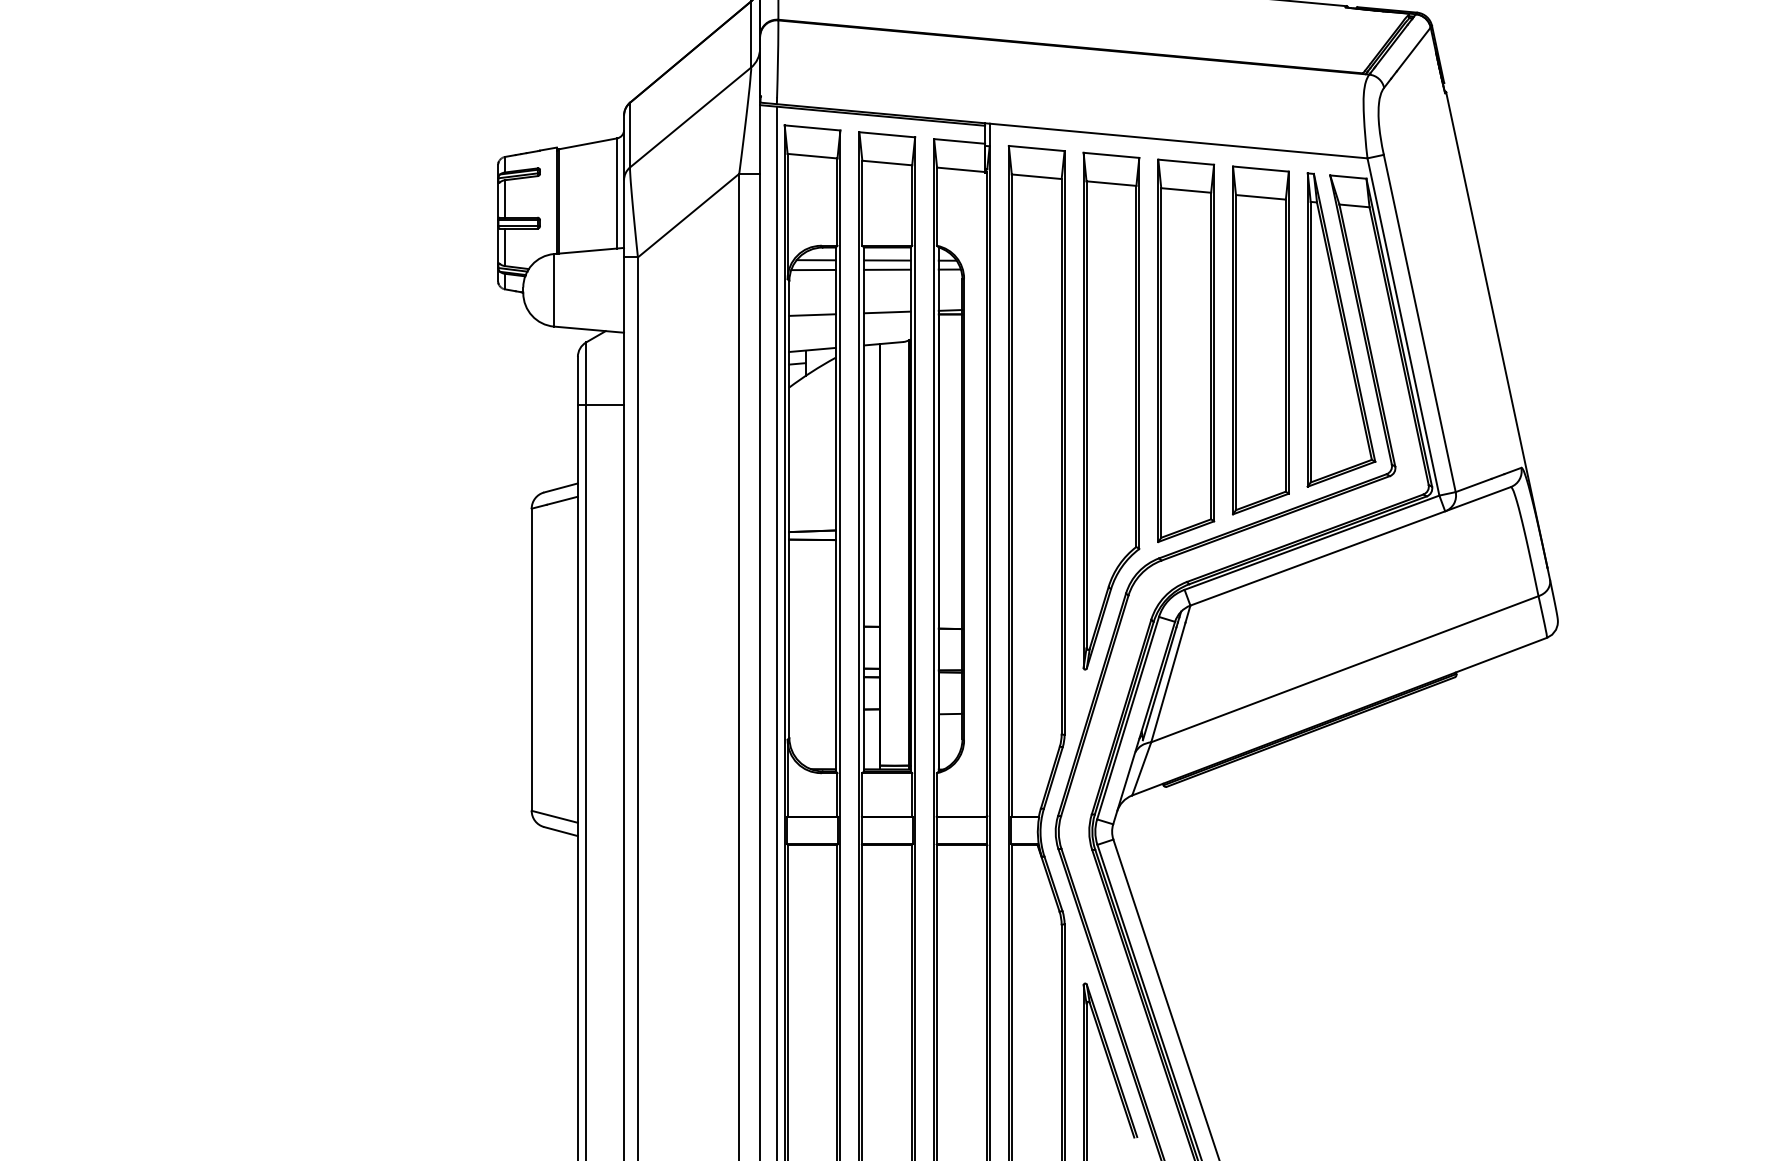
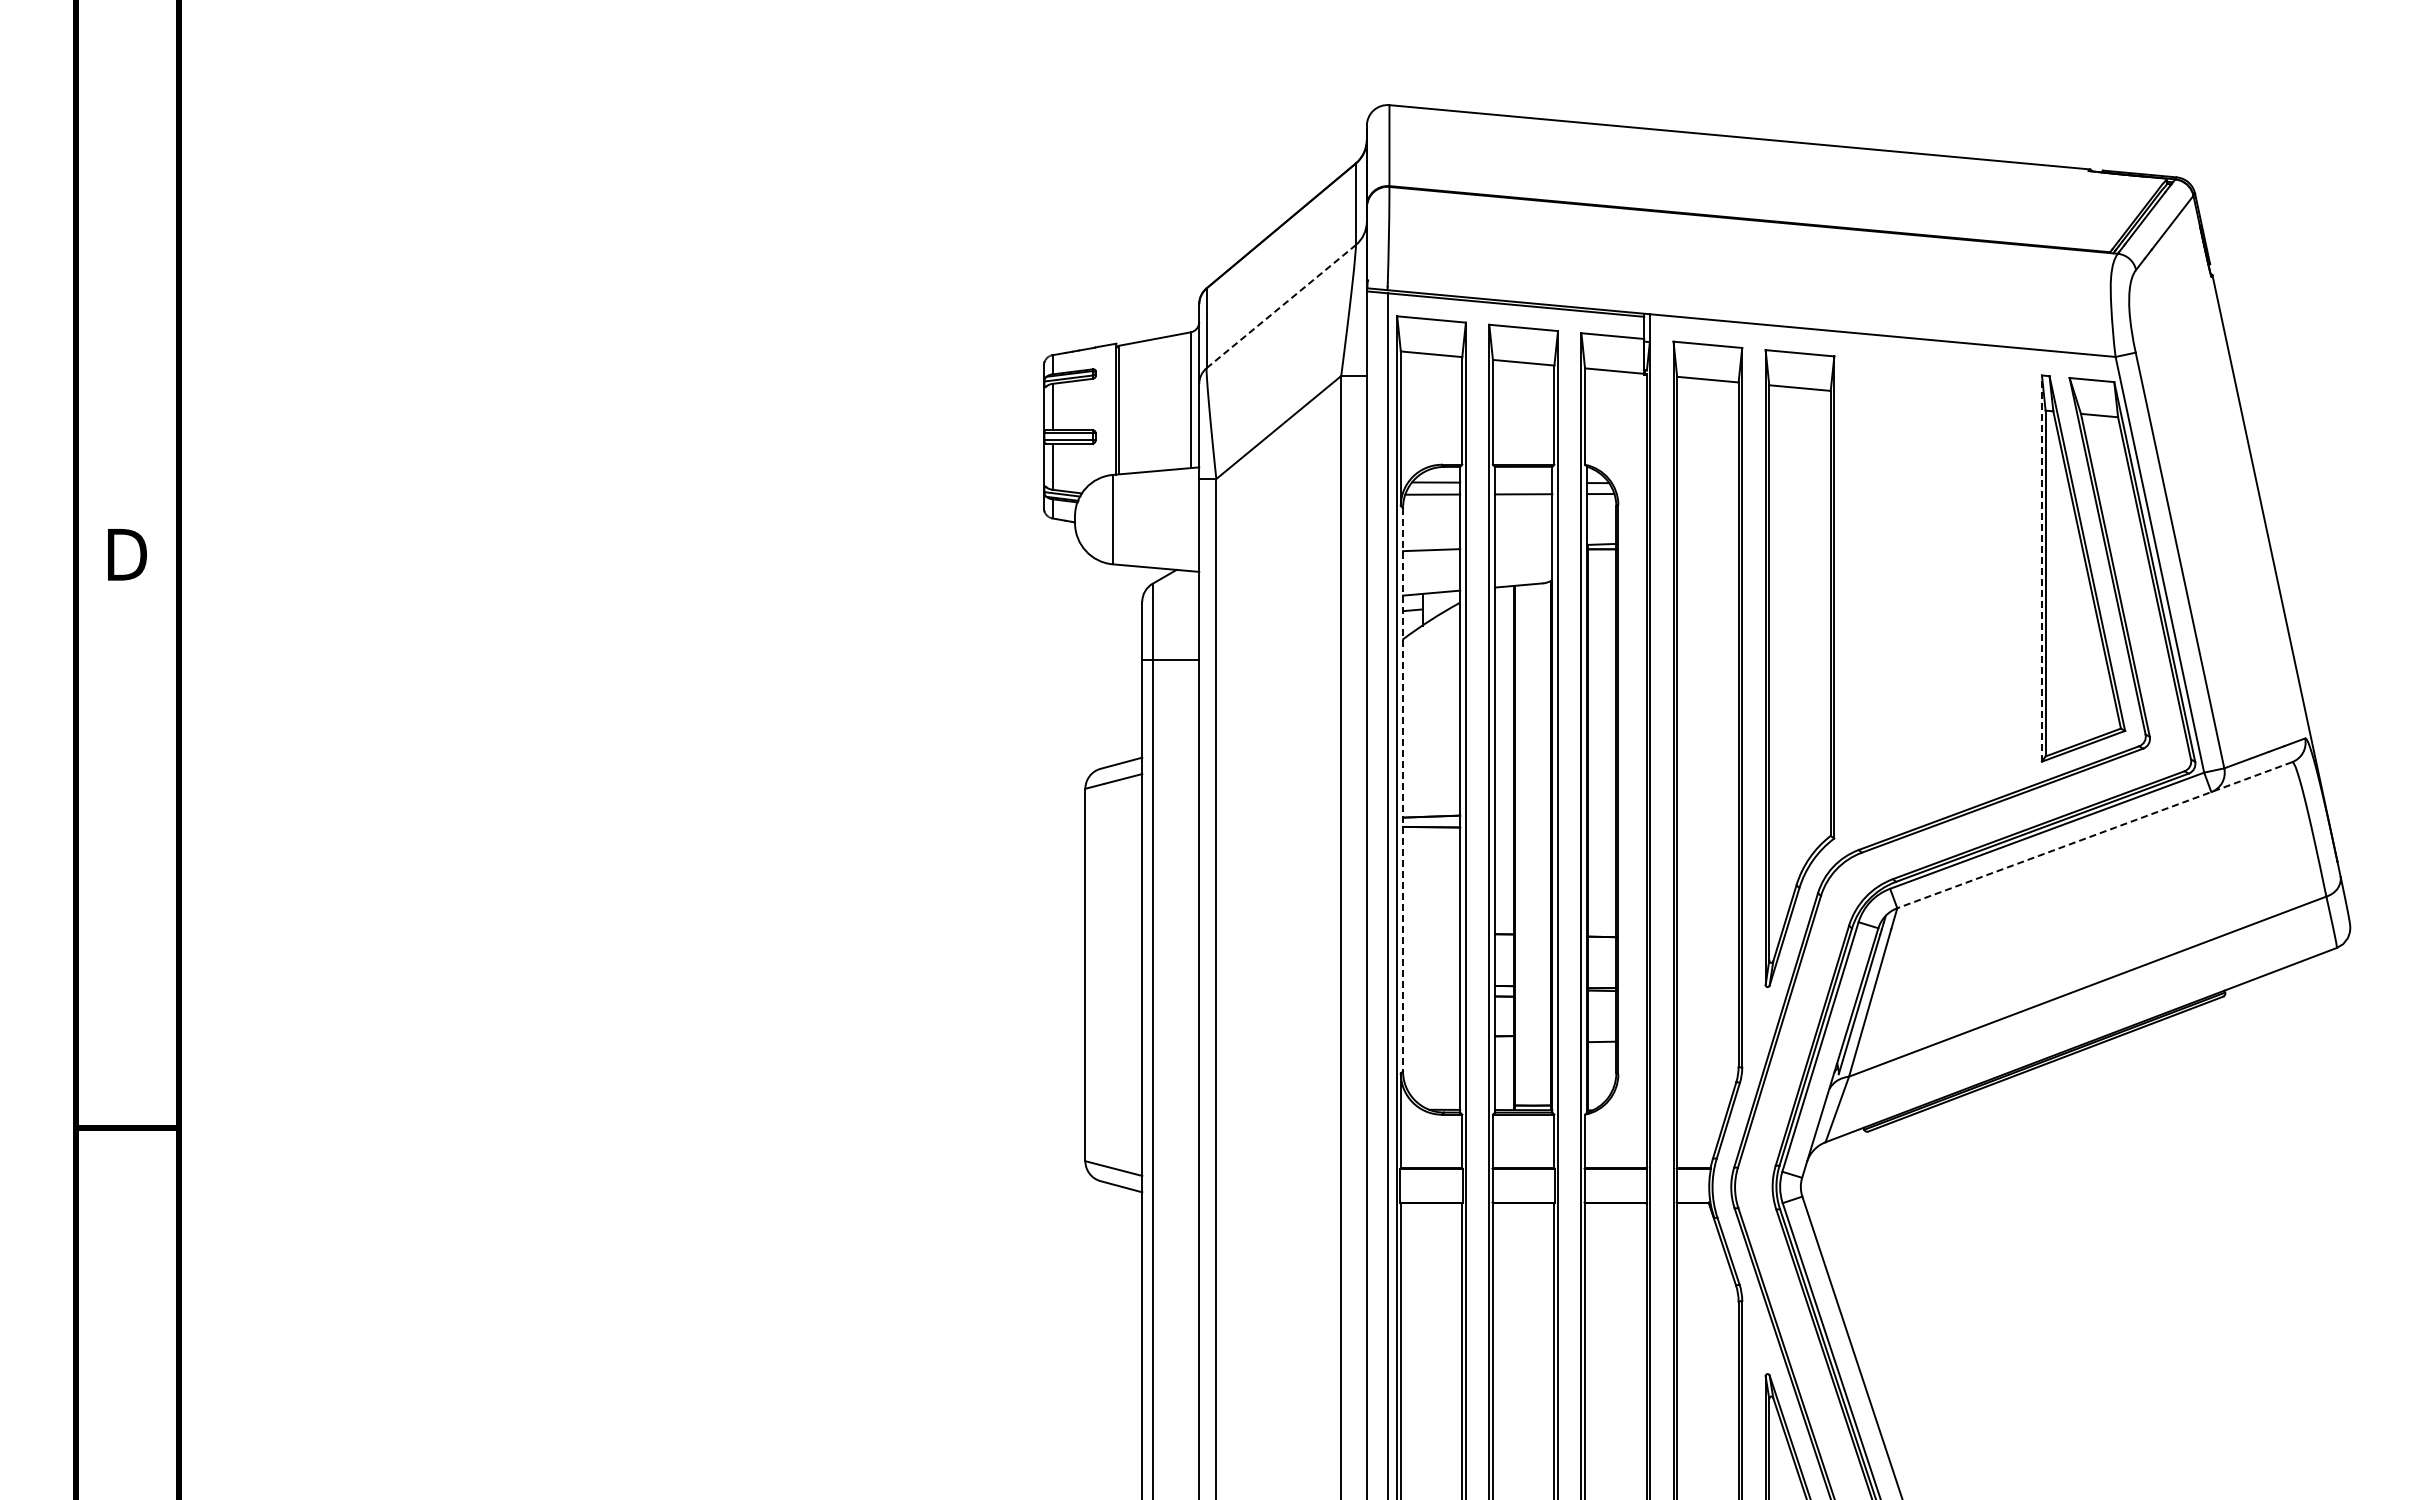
line: (690, 117) -> (1281, 306), solid -> dashed
line: (887, 260) -> (1523, 482), removed
line: (887, 312) -> (1523, 546), removed
line: (1307, 329) -> (2041, 568), solid -> dashed
part: (1260, 340) -> (1983, 581), removed
part: (1185, 350) -> (1891, 593), removed
line: (789, 509) -> (1403, 789), solid -> dashed
line: (1350, 546) -> (2094, 835), solid -> dashed

